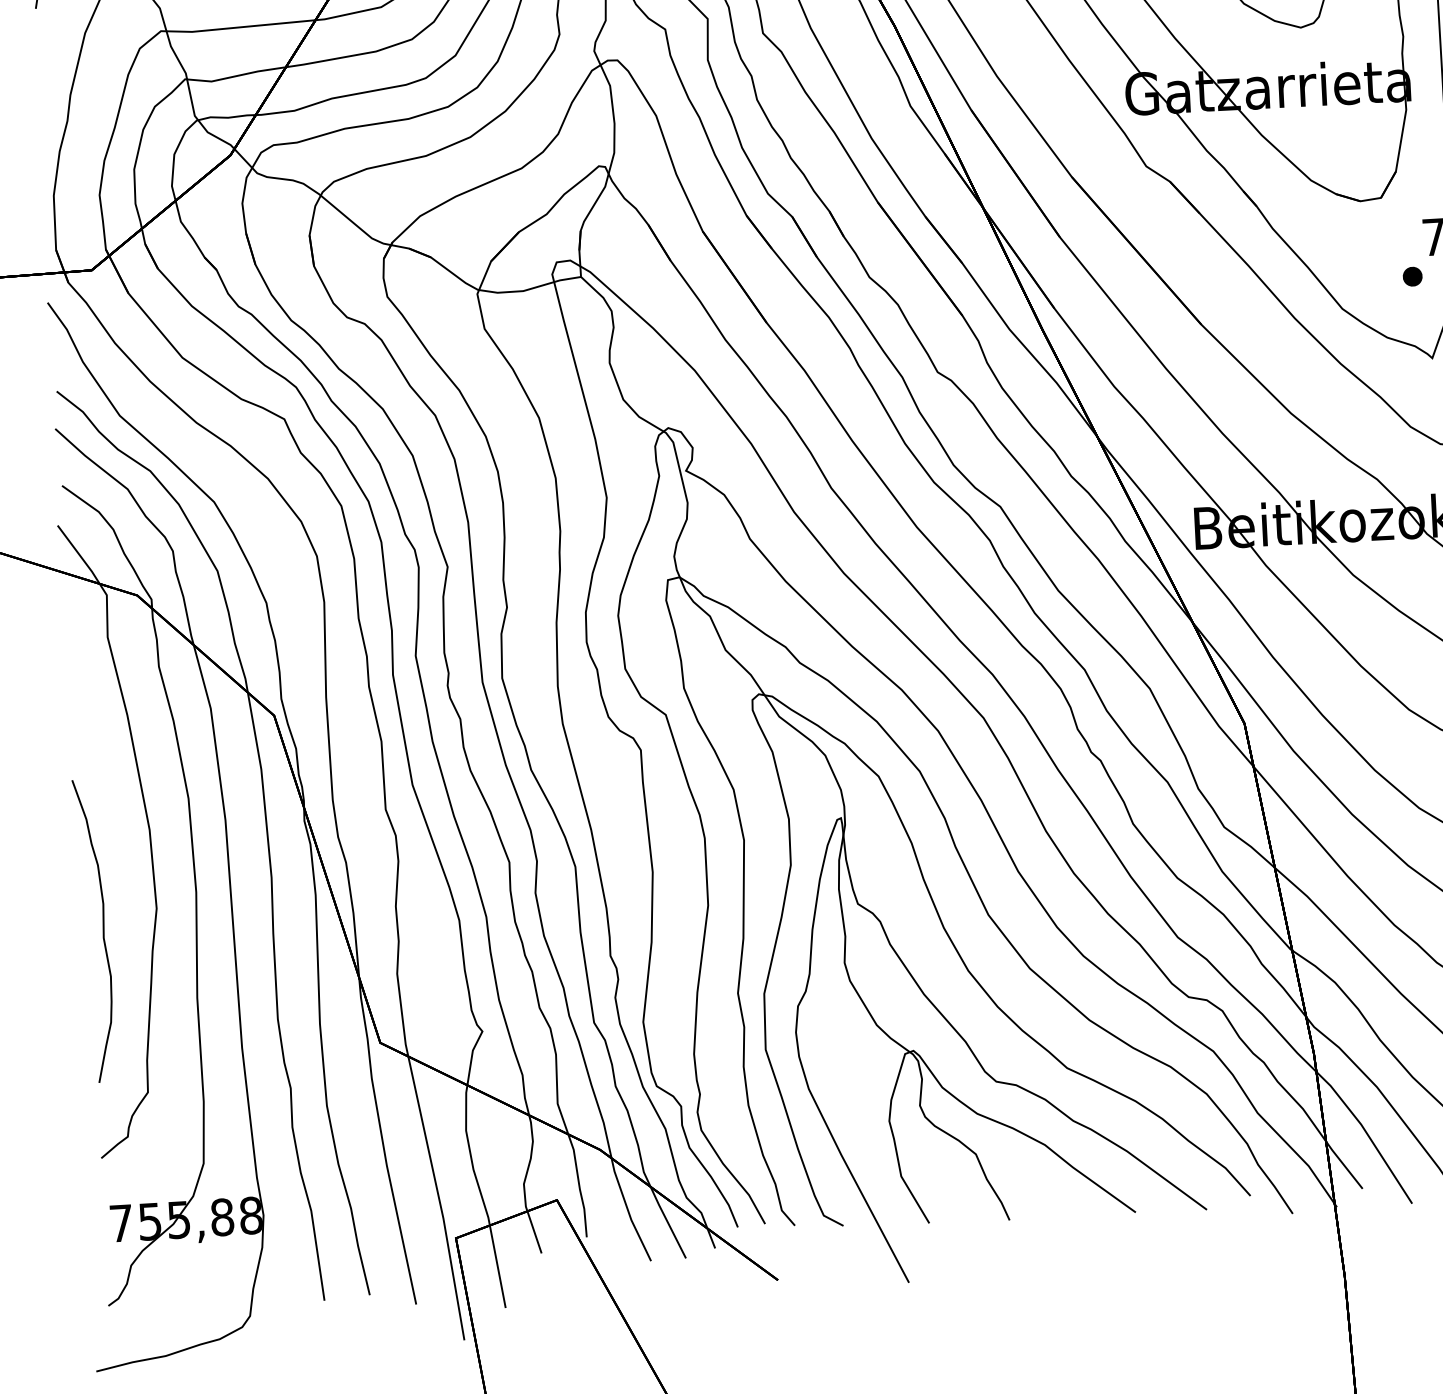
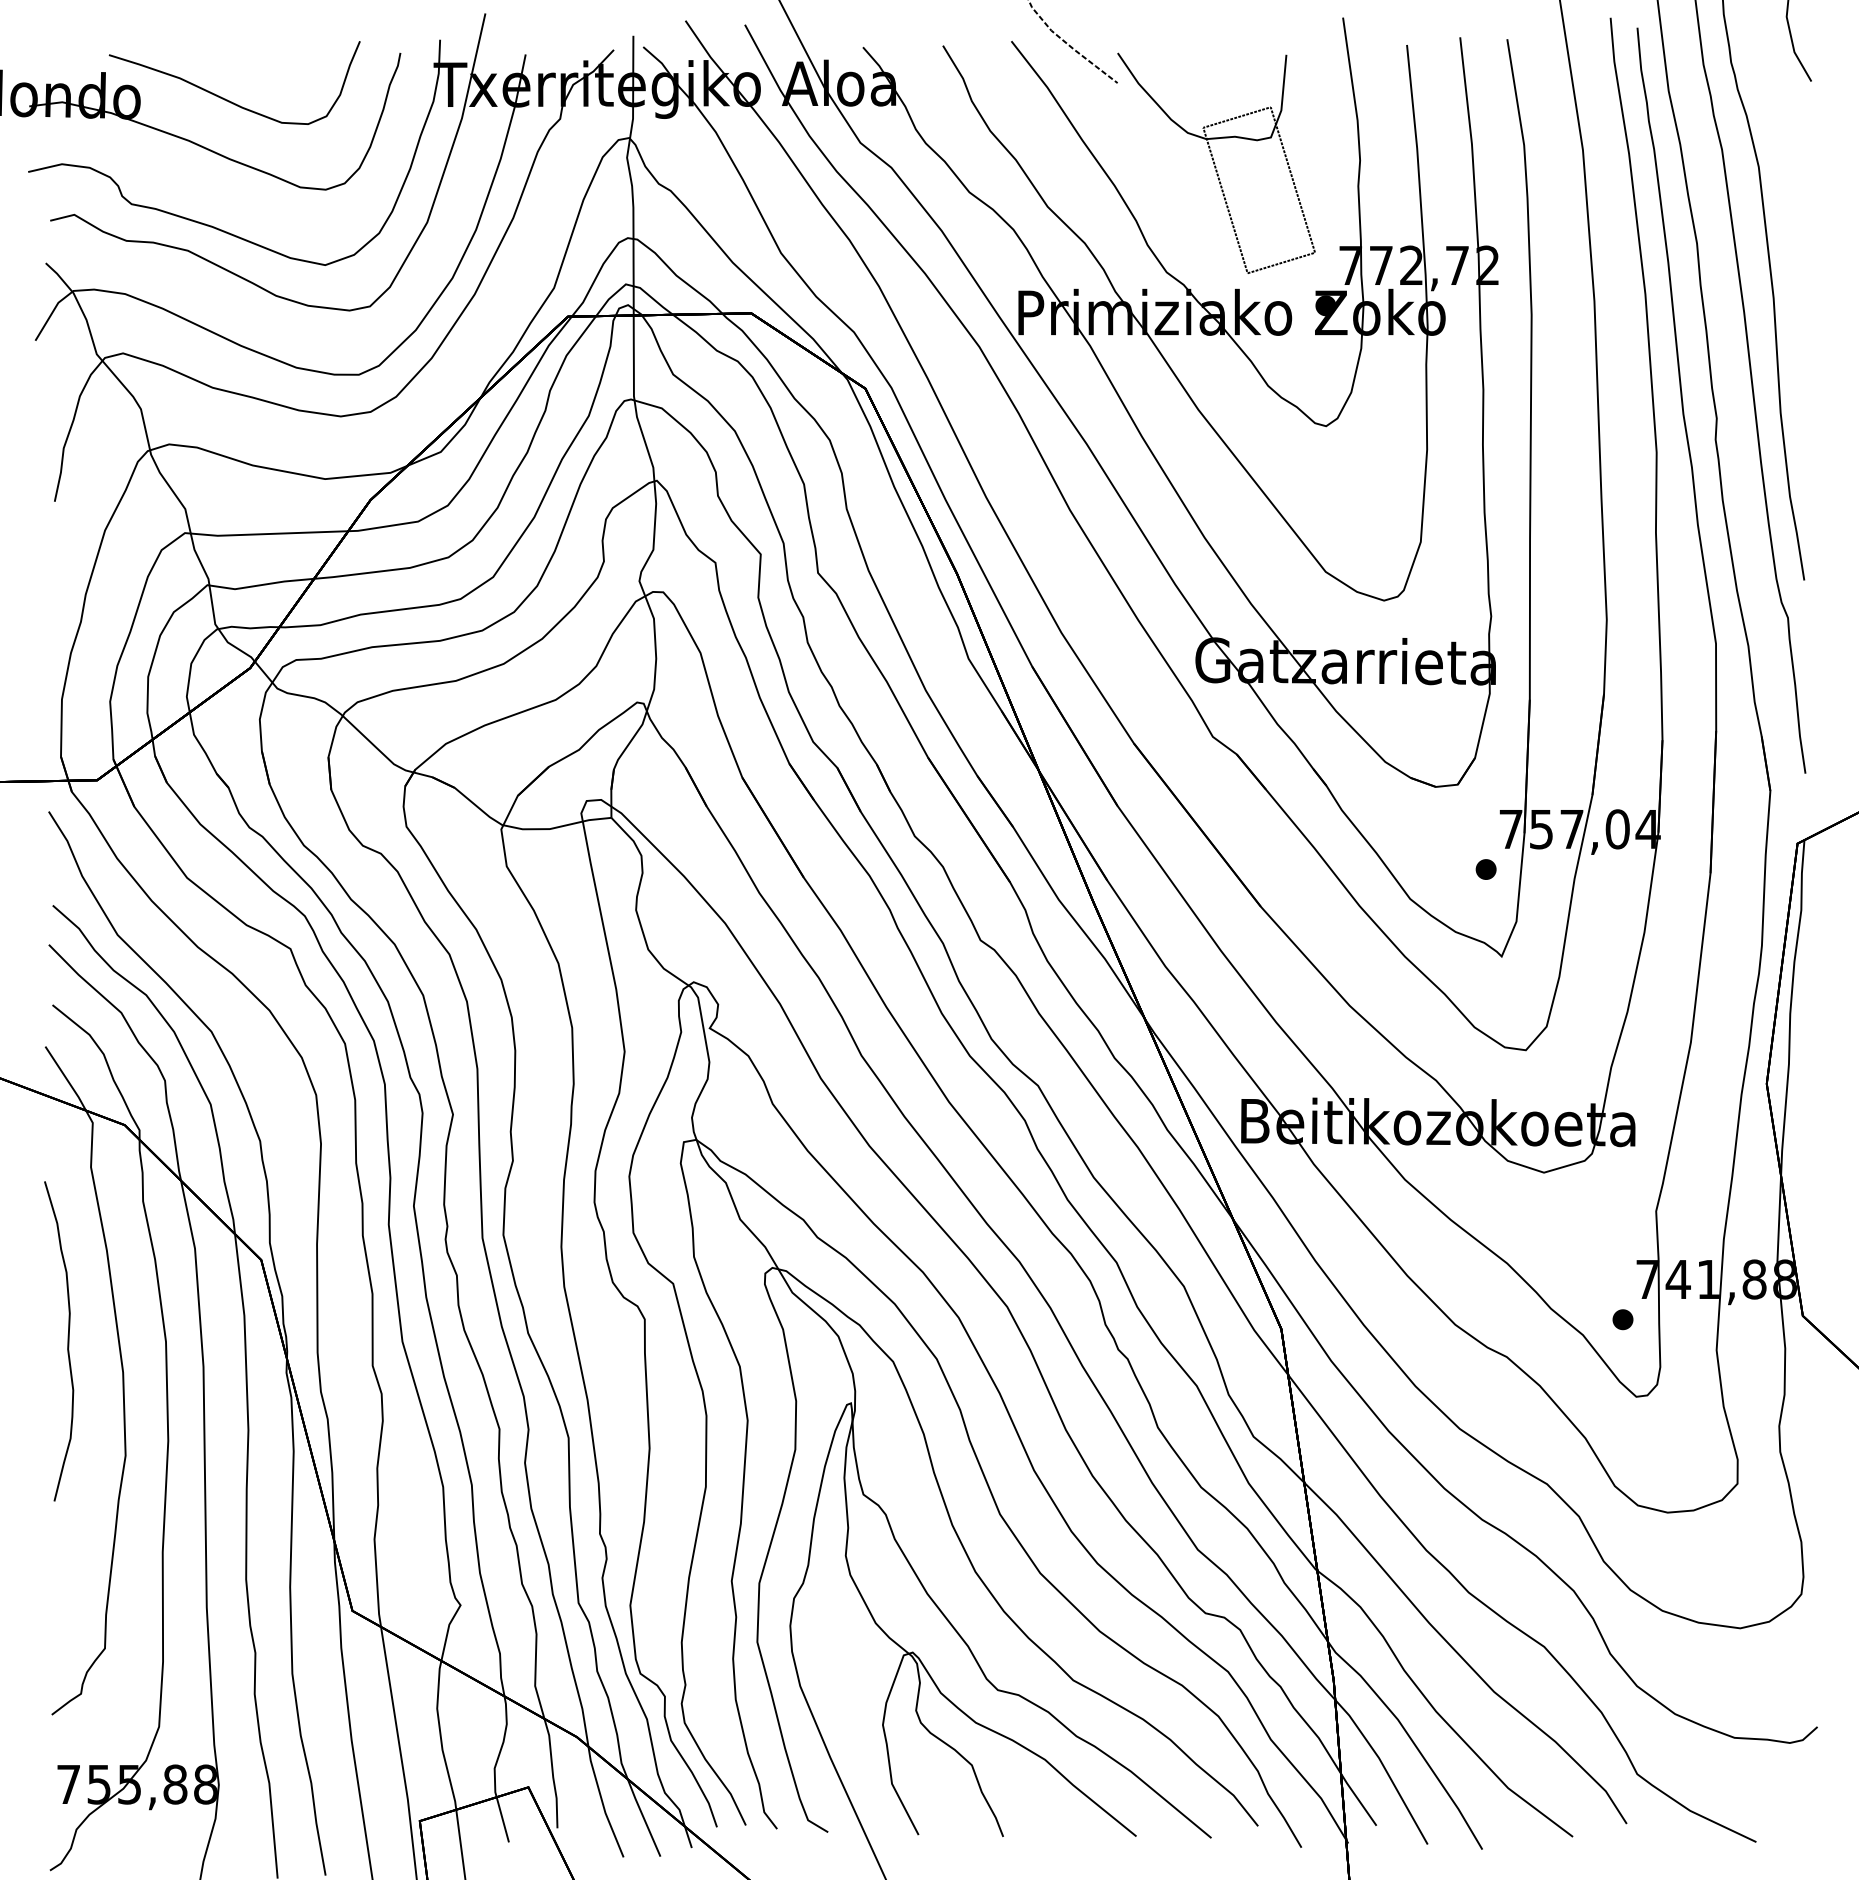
curve: (102, 930) -> (67, 1341), moved

